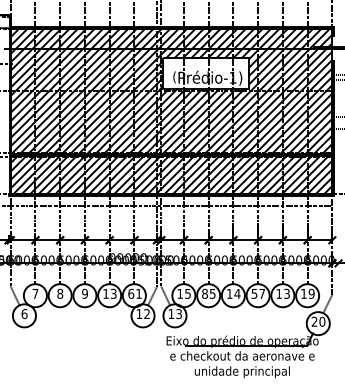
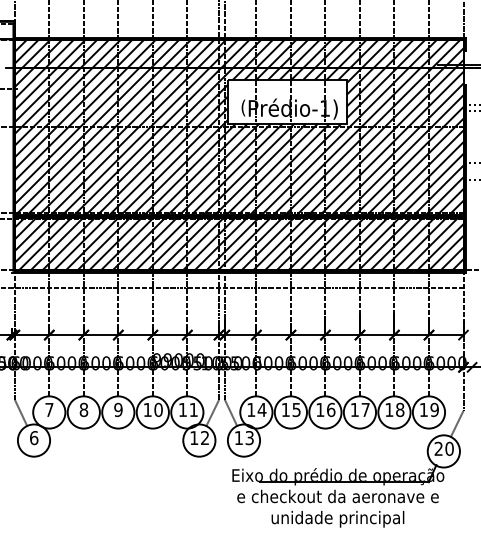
text: (113, 293) -> (158, 409), 13 -> 10
text: (130, 293) -> (182, 409), 61 -> 11
text: (204, 293) -> (285, 409), 85 -> 15
text: (237, 293) -> (330, 409), 14 -> 16
text: (287, 293) -> (400, 409), 13 -> 18
text: (187, 294) -> (261, 410), 15 -> 14
text: (254, 294) -> (354, 410), 57 -> 17

